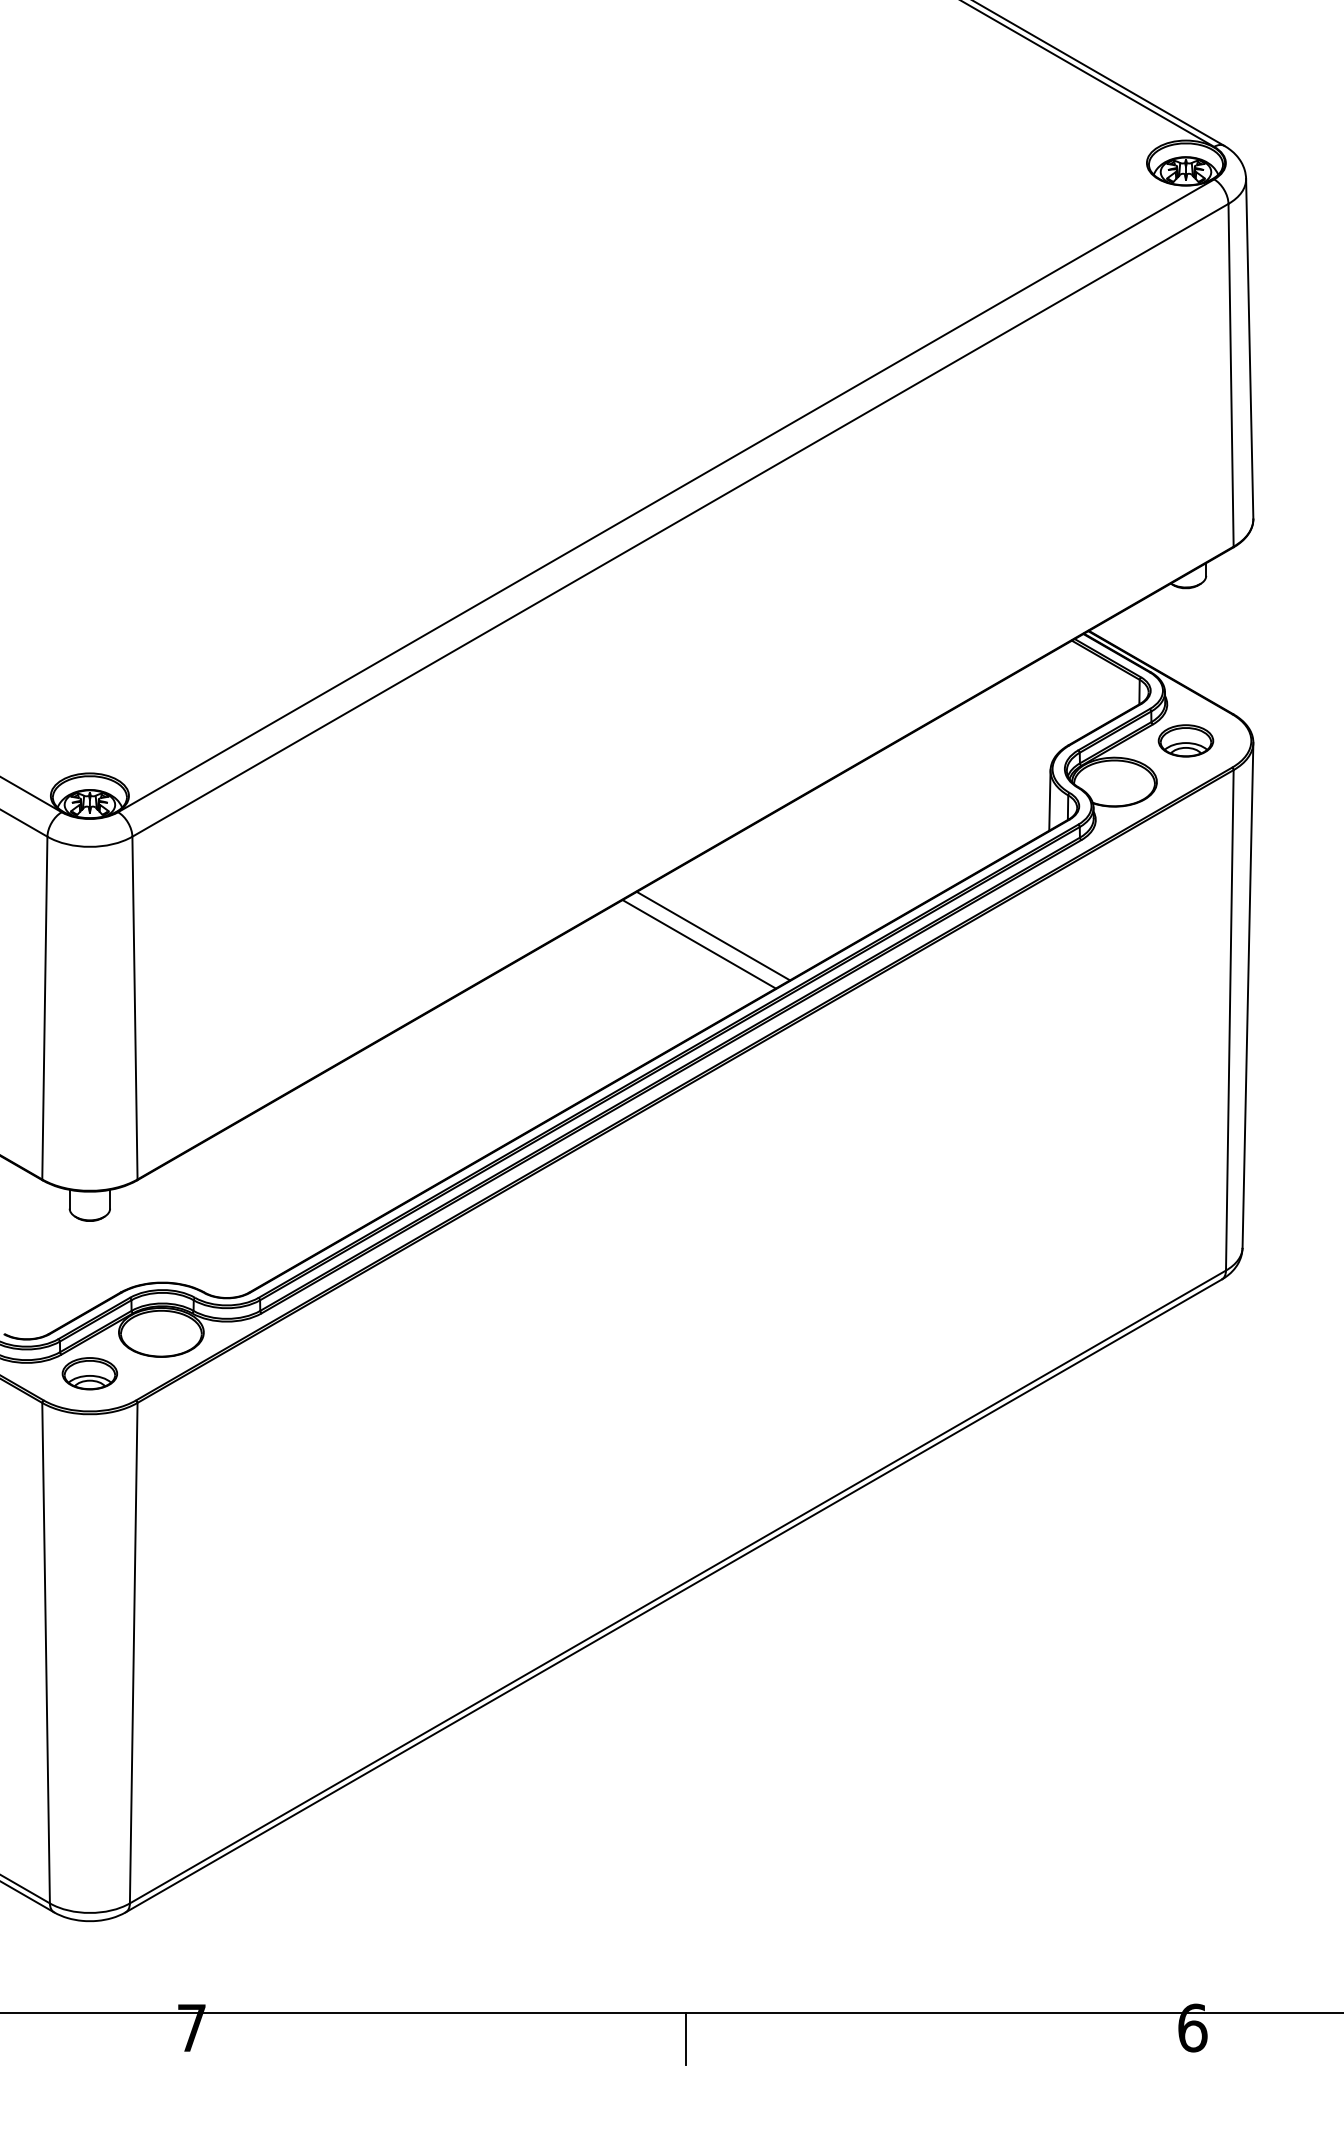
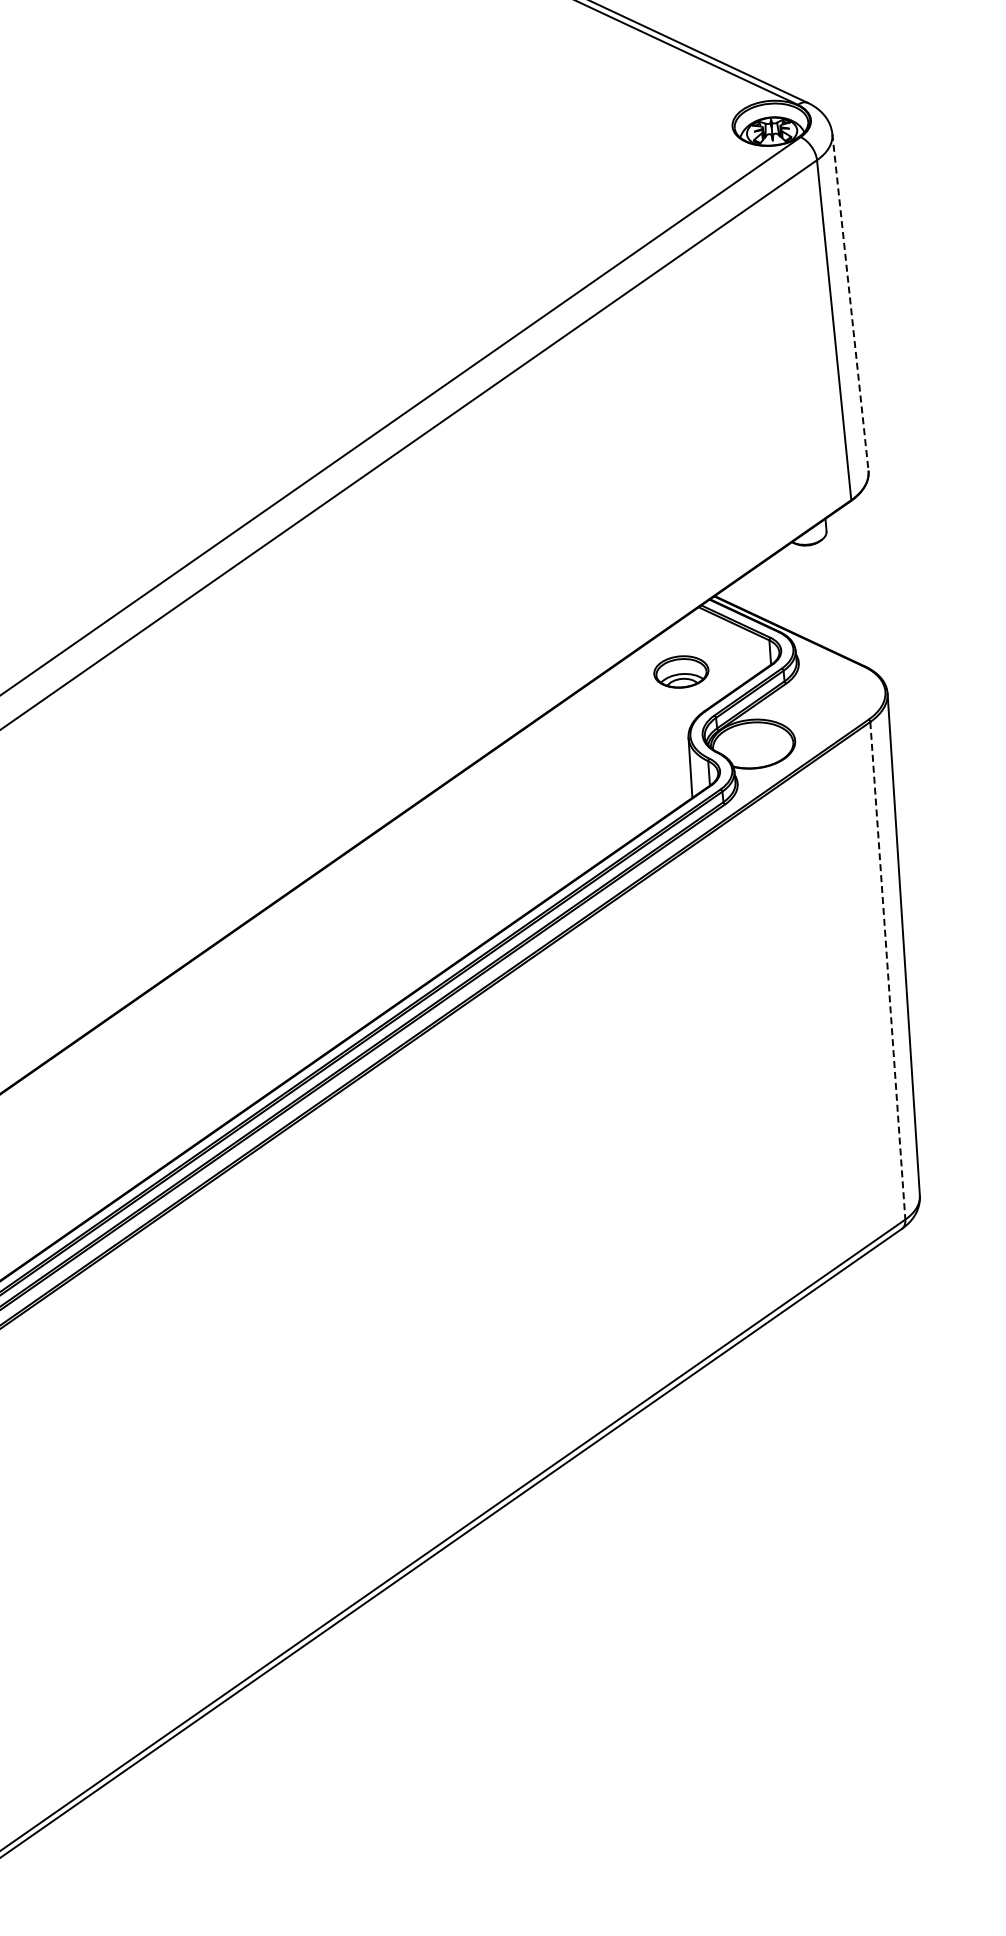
line: (1249, 348) -> (850, 302), solid -> dashed
part: (1185, 740) -> (680, 671), moved
line: (713, 935) -> (367, 930), removed
line: (698, 944) -> (353, 940), removed
line: (1229, 1020) -> (887, 971), solid -> dashed

